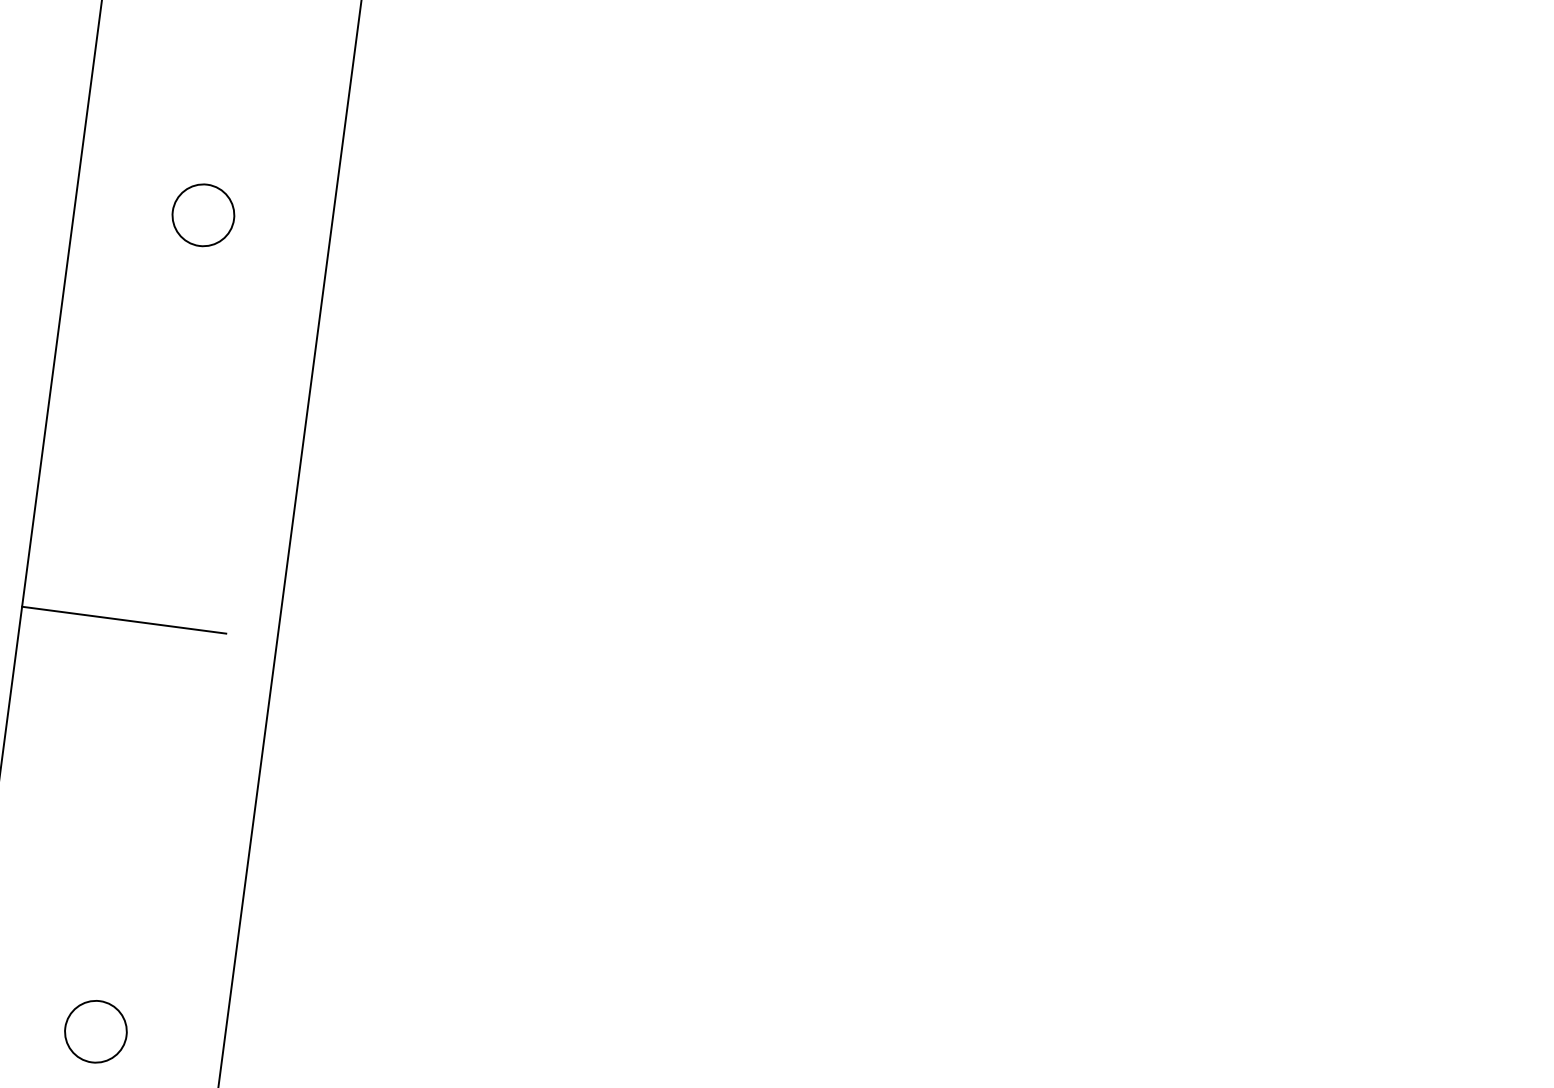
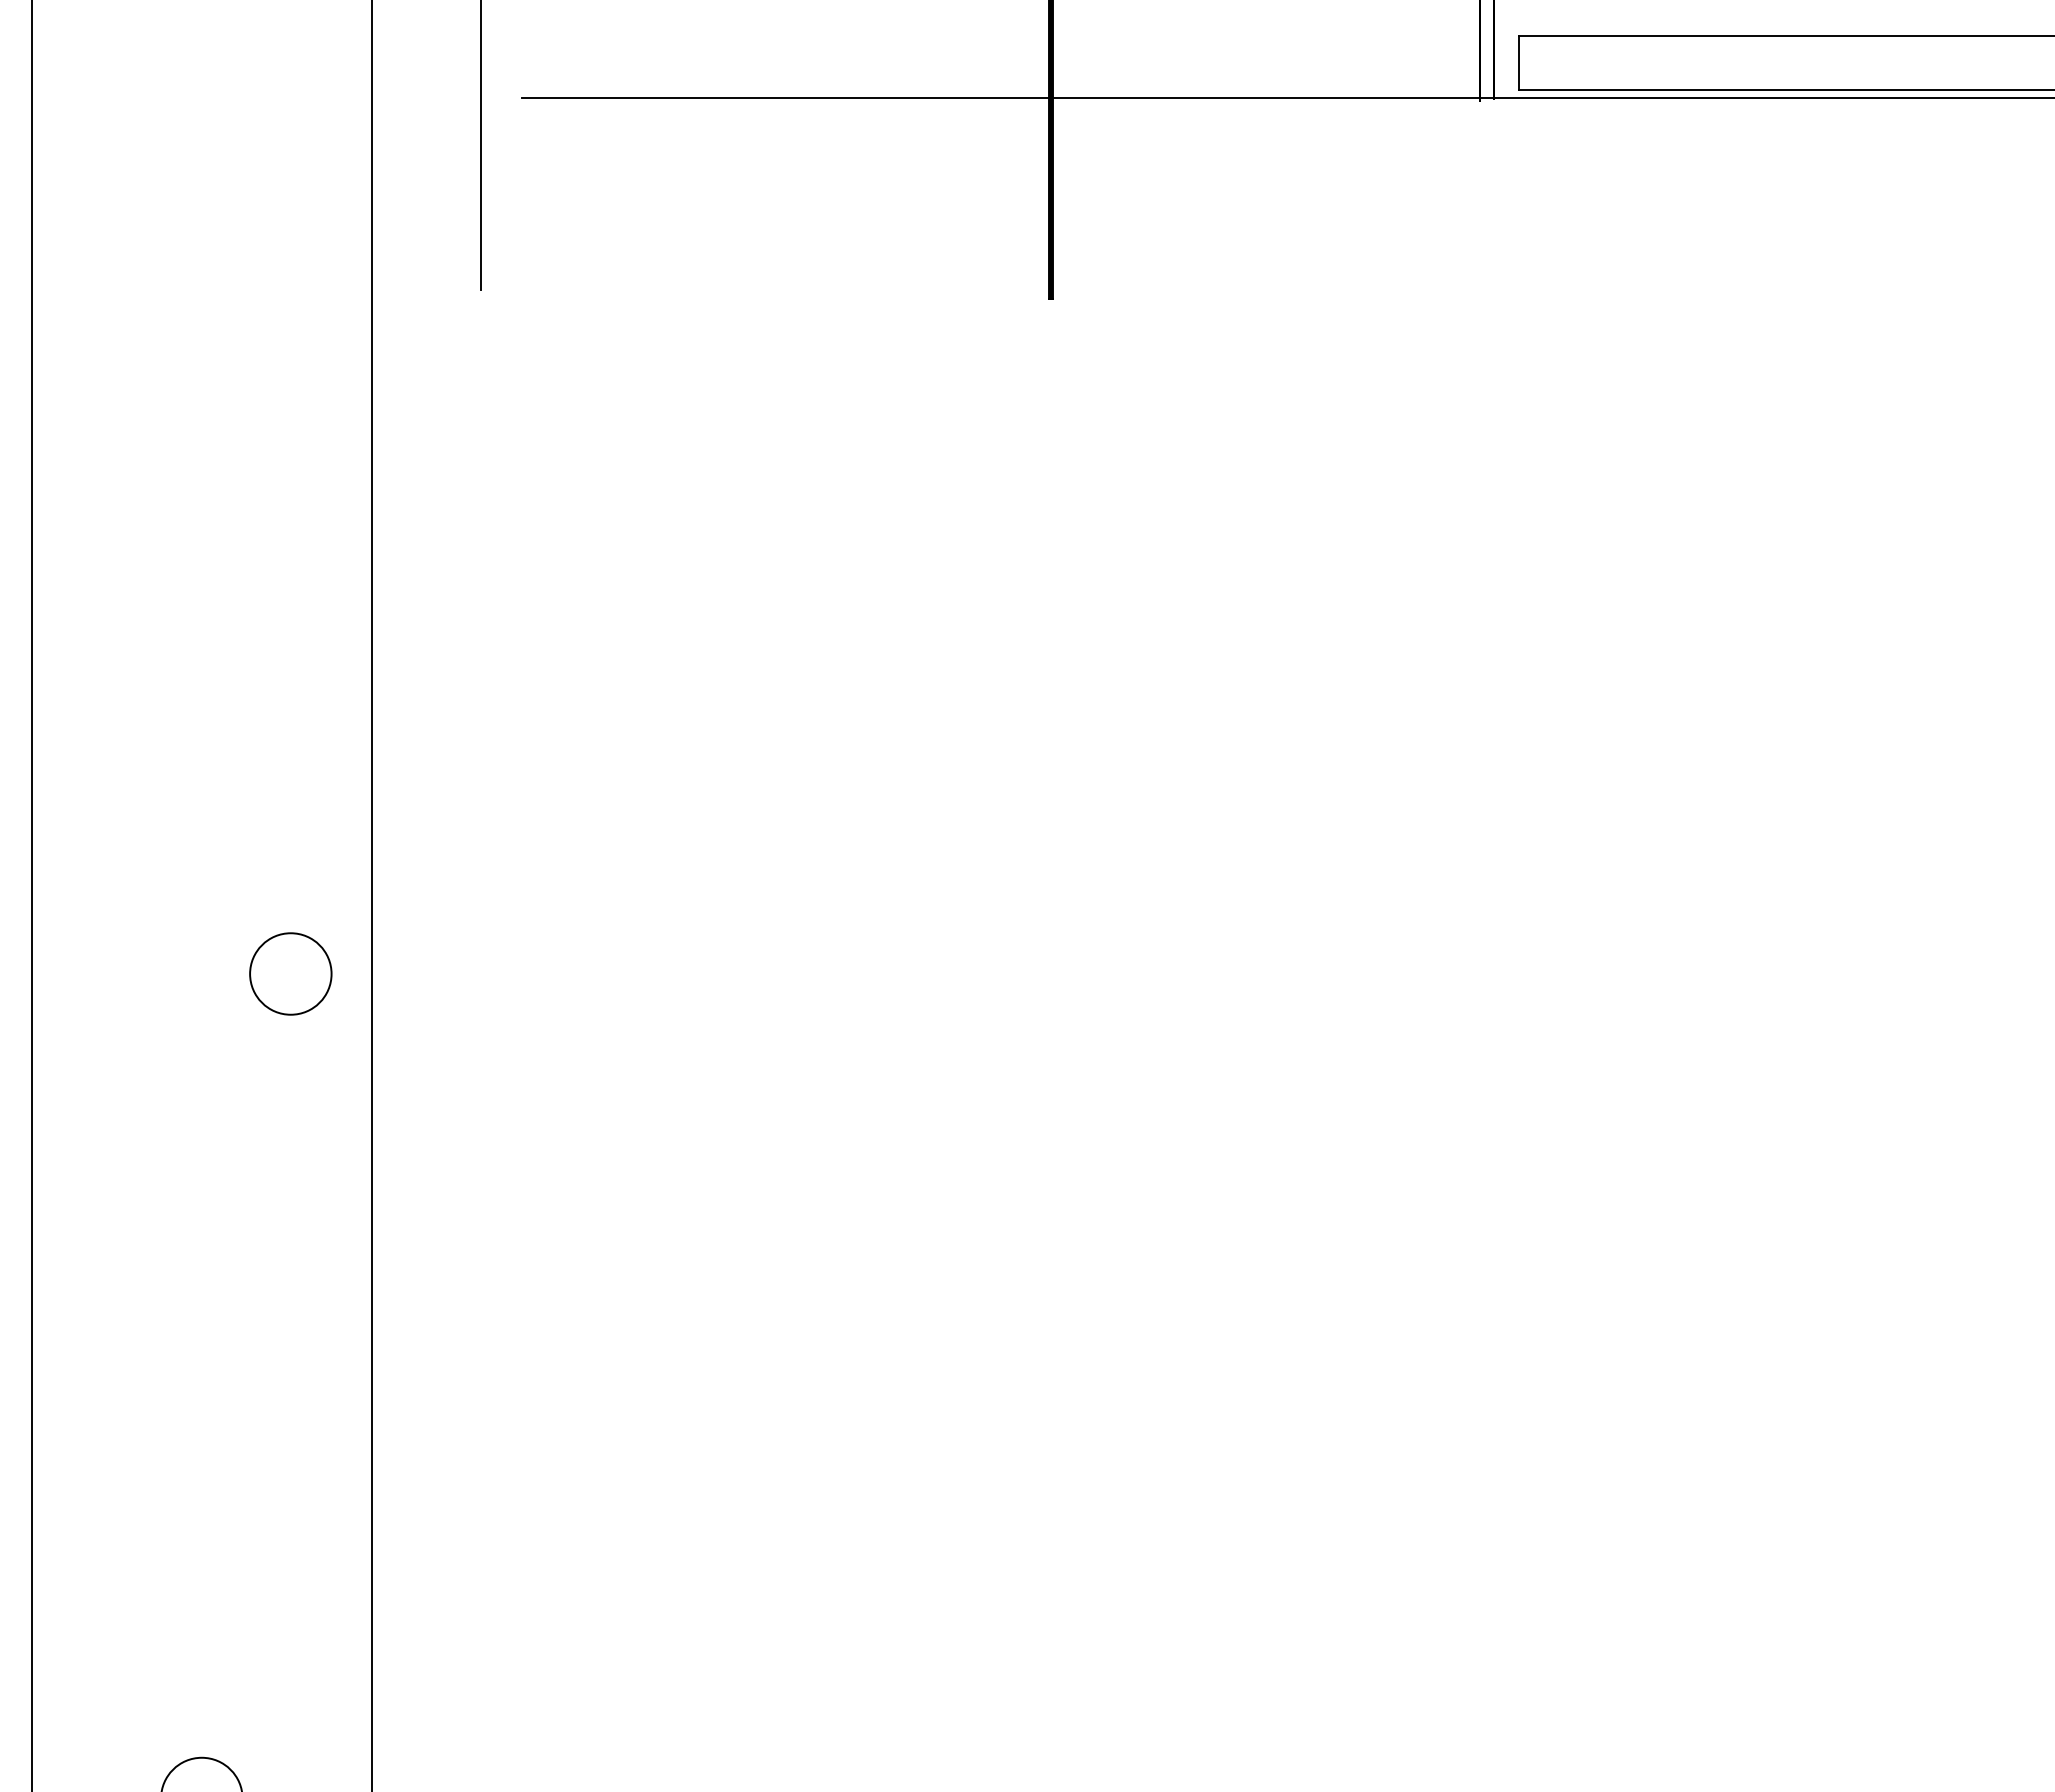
circle: (203, 214) -> (290, 973), moved
line: (123, 620) -> (167, 1255), removed

